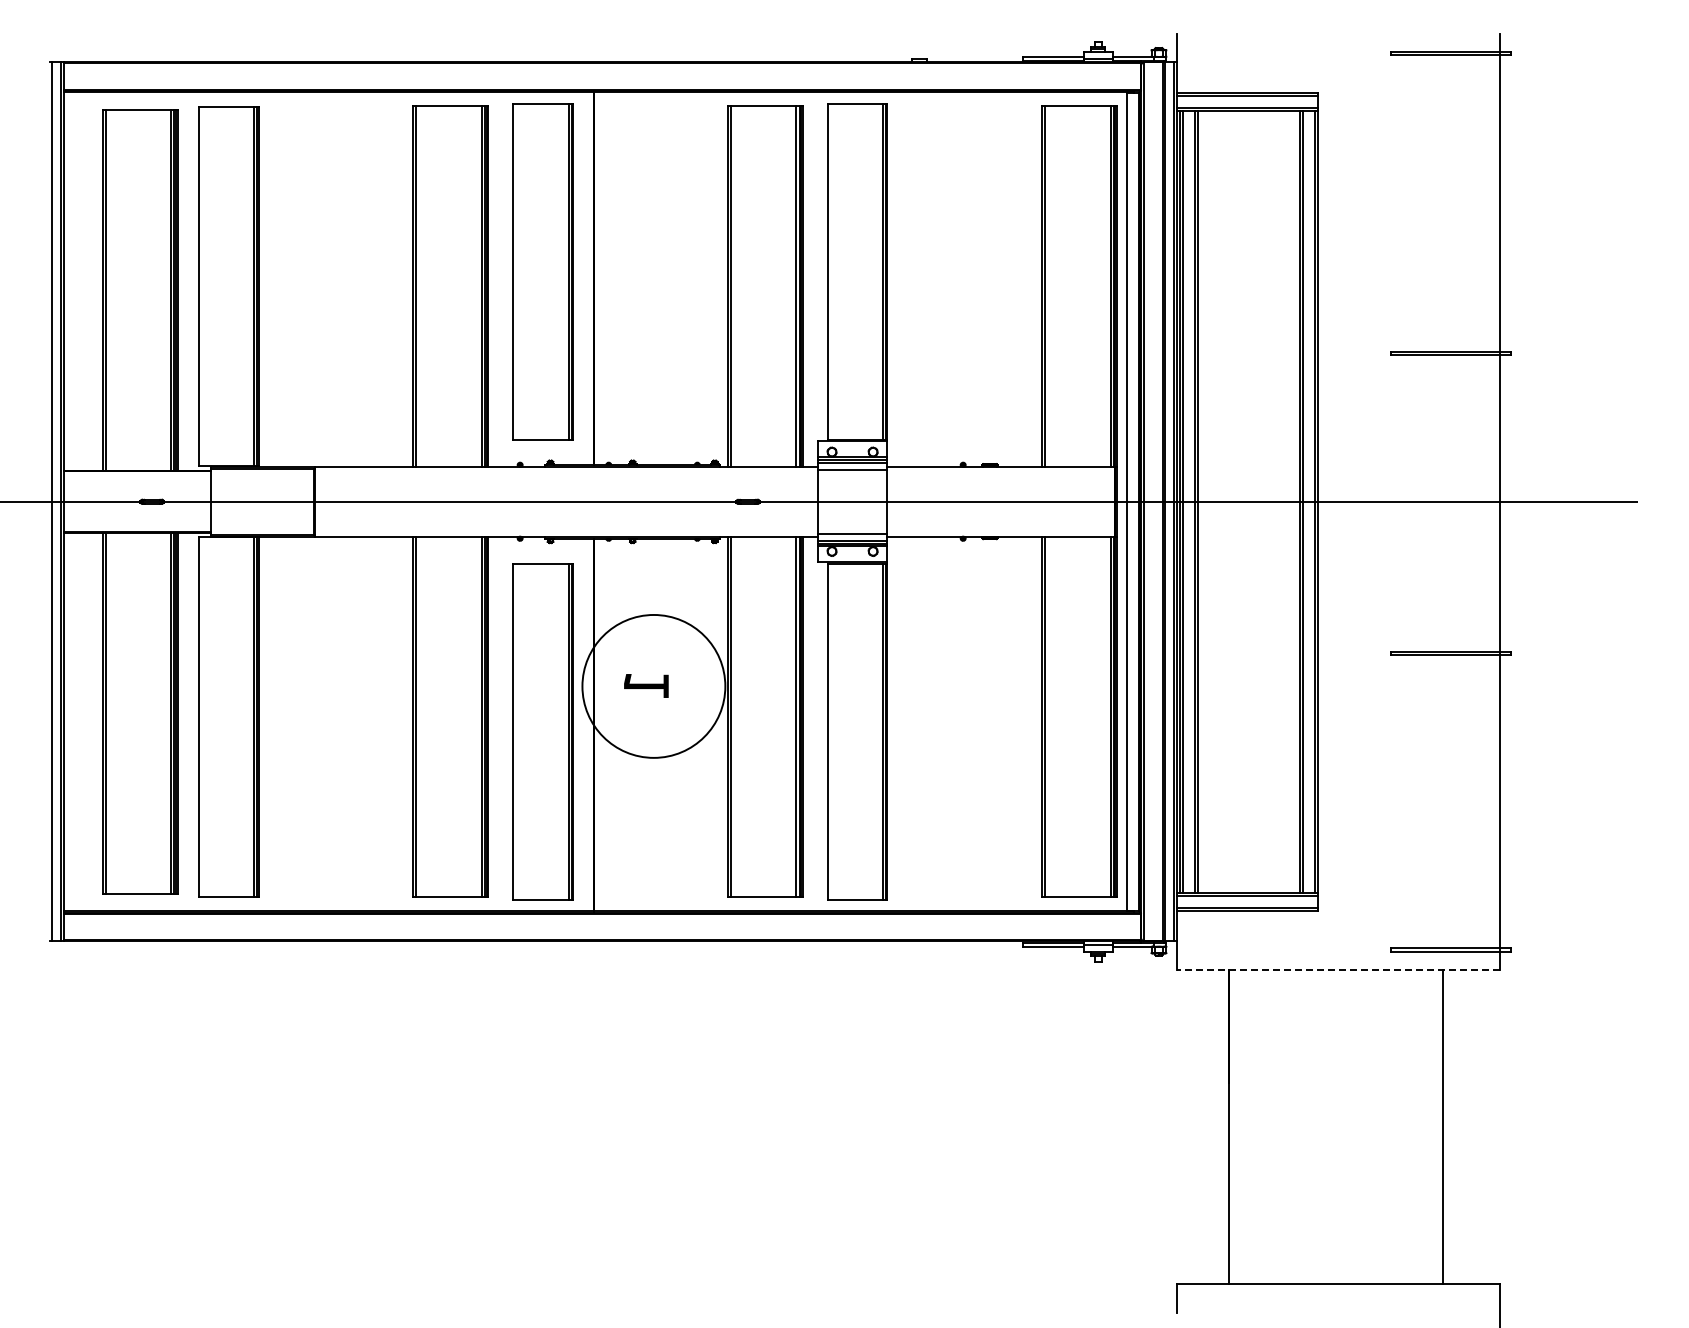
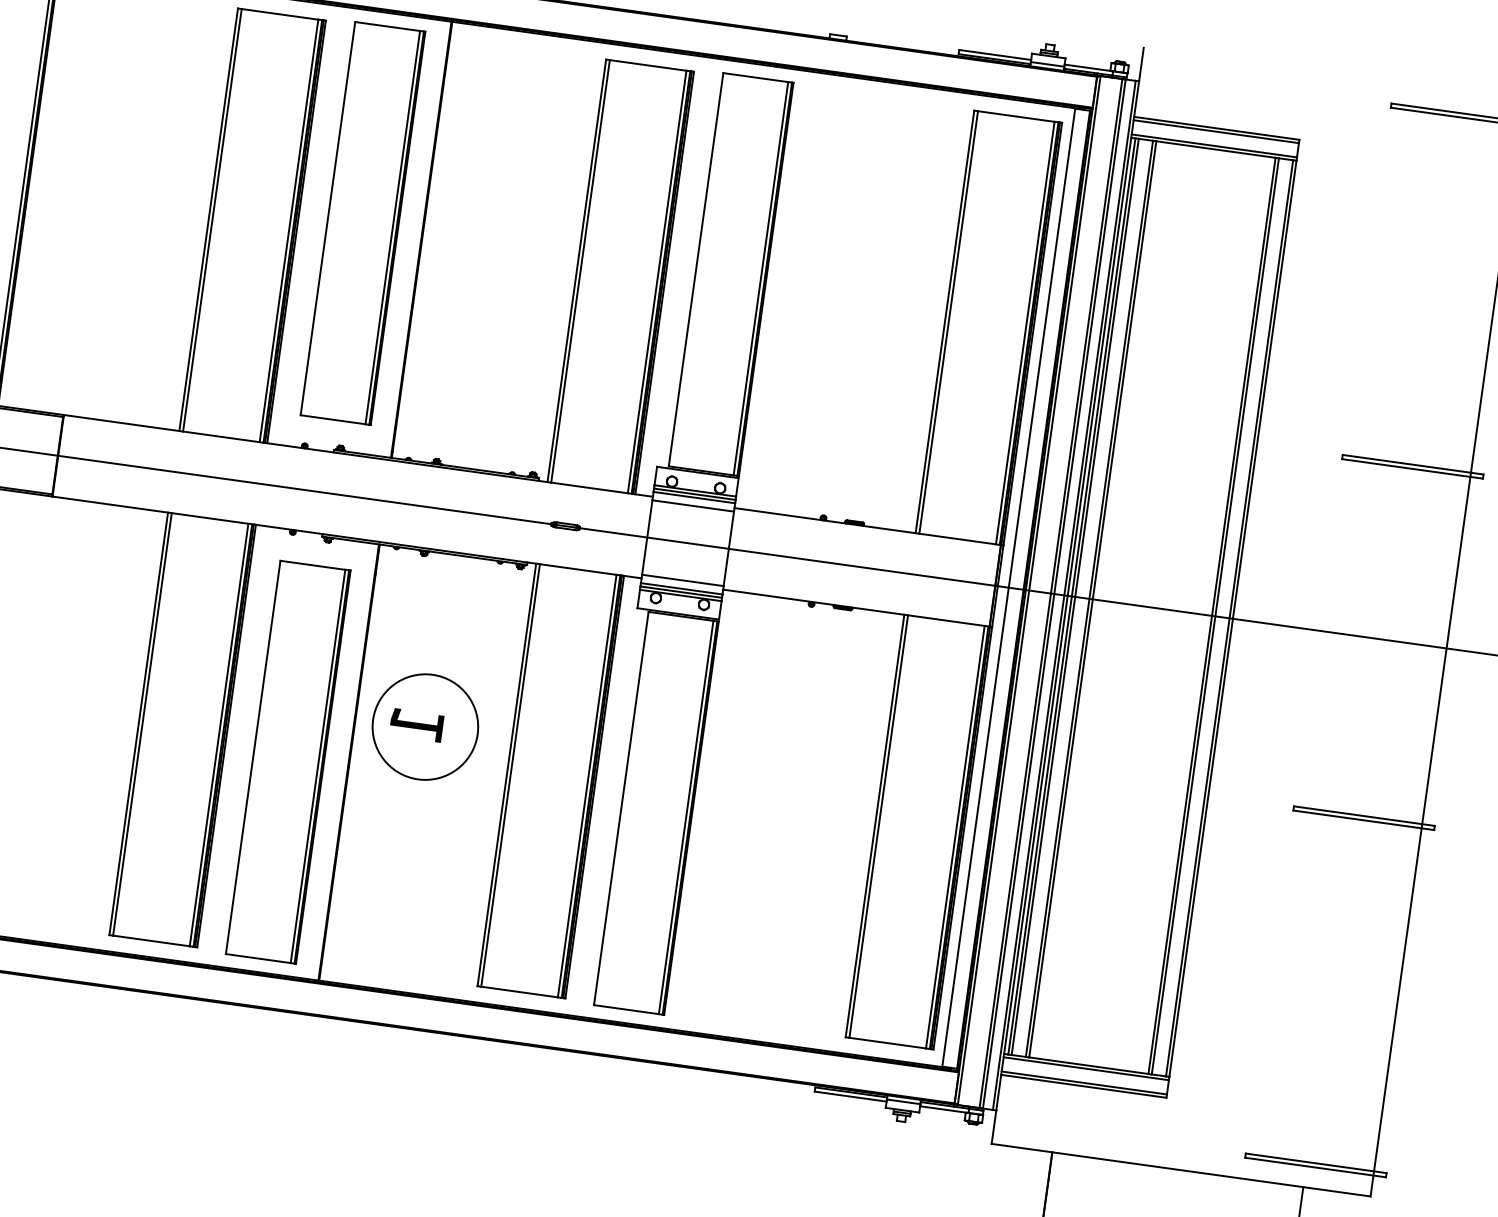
circle: (653, 686) -> (424, 727), size x0.62
line: (1338, 969) -> (1181, 1169), dashed -> solid

